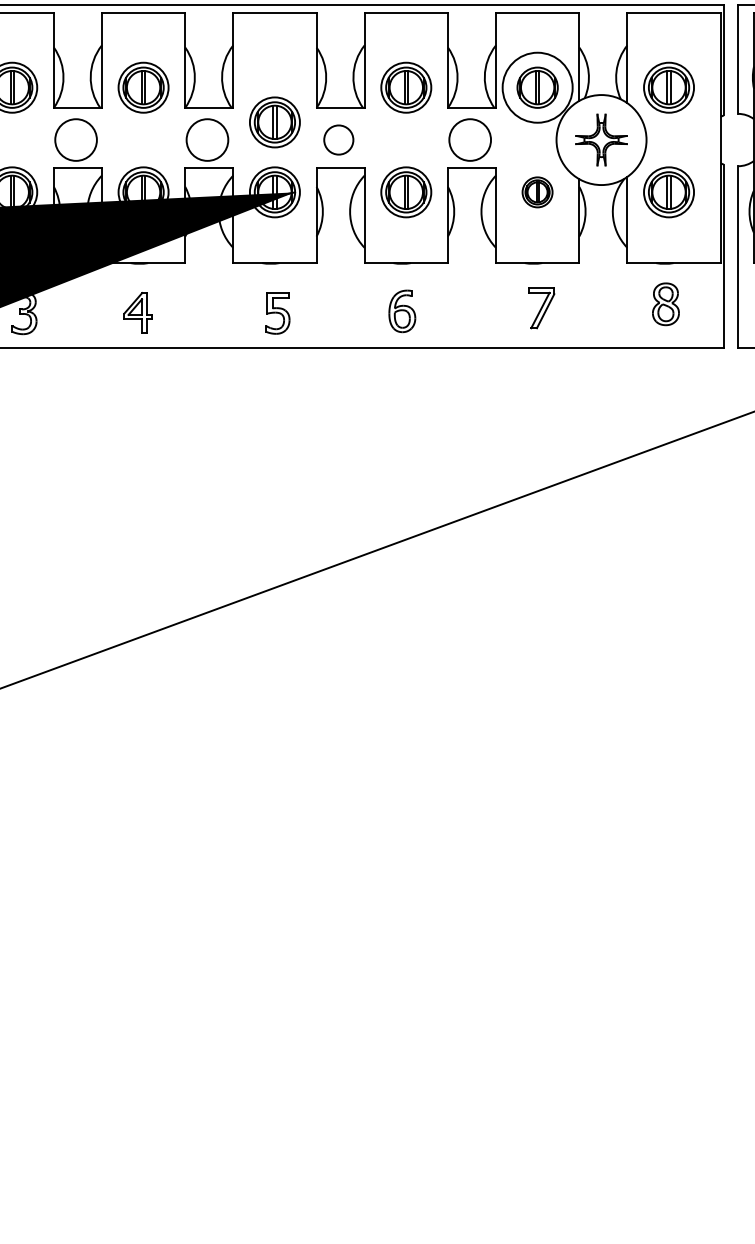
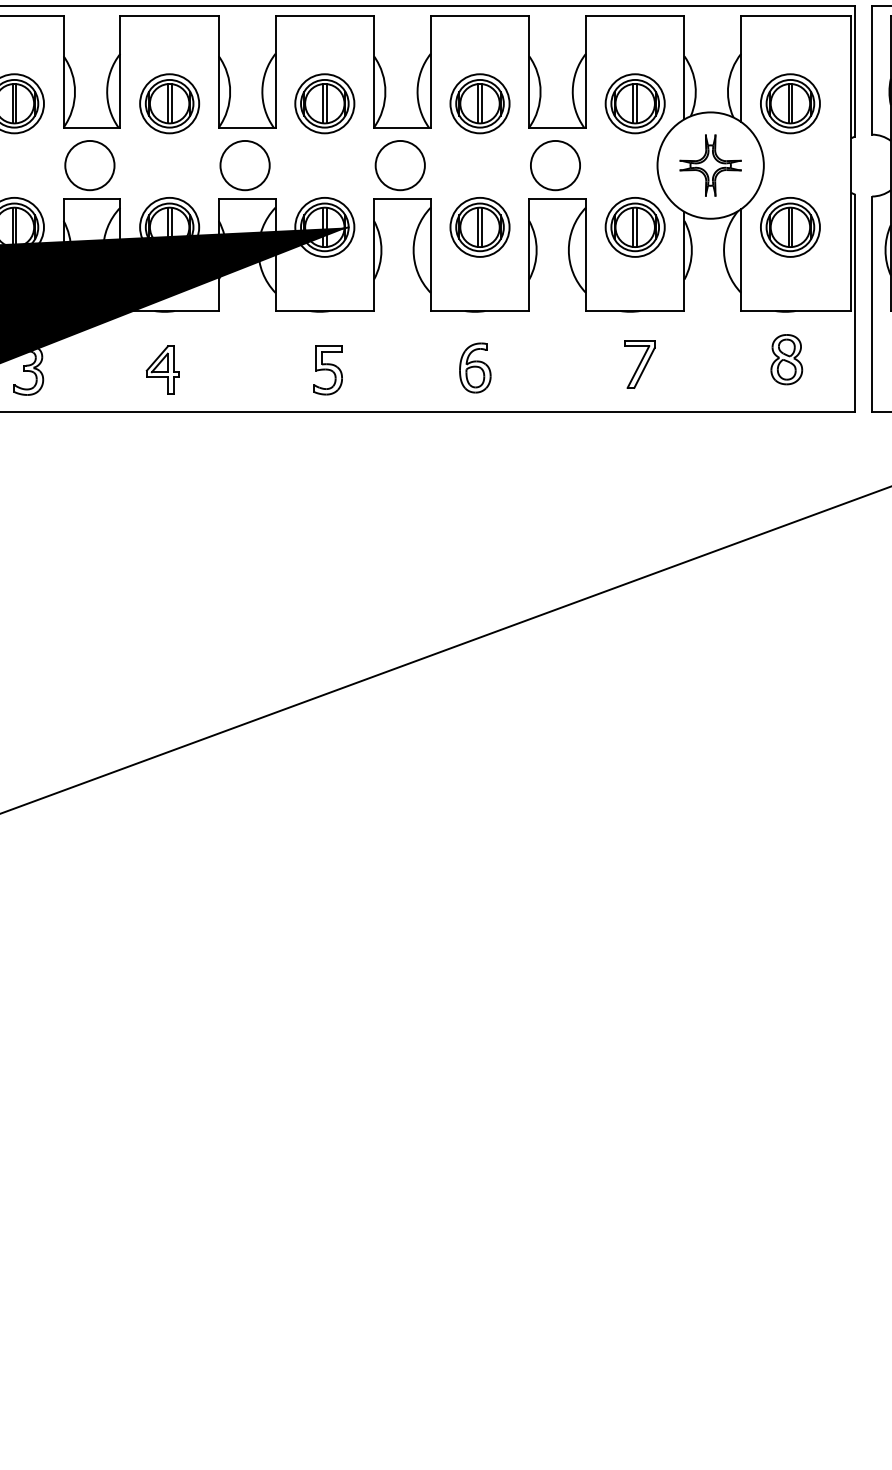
circle: (537, 87) -> (634, 103), size x0.71
part: (274, 122) -> (324, 103), moved
circle: (338, 139) -> (399, 165), size x1.43
part: (537, 192) -> (634, 227), size x1.67

